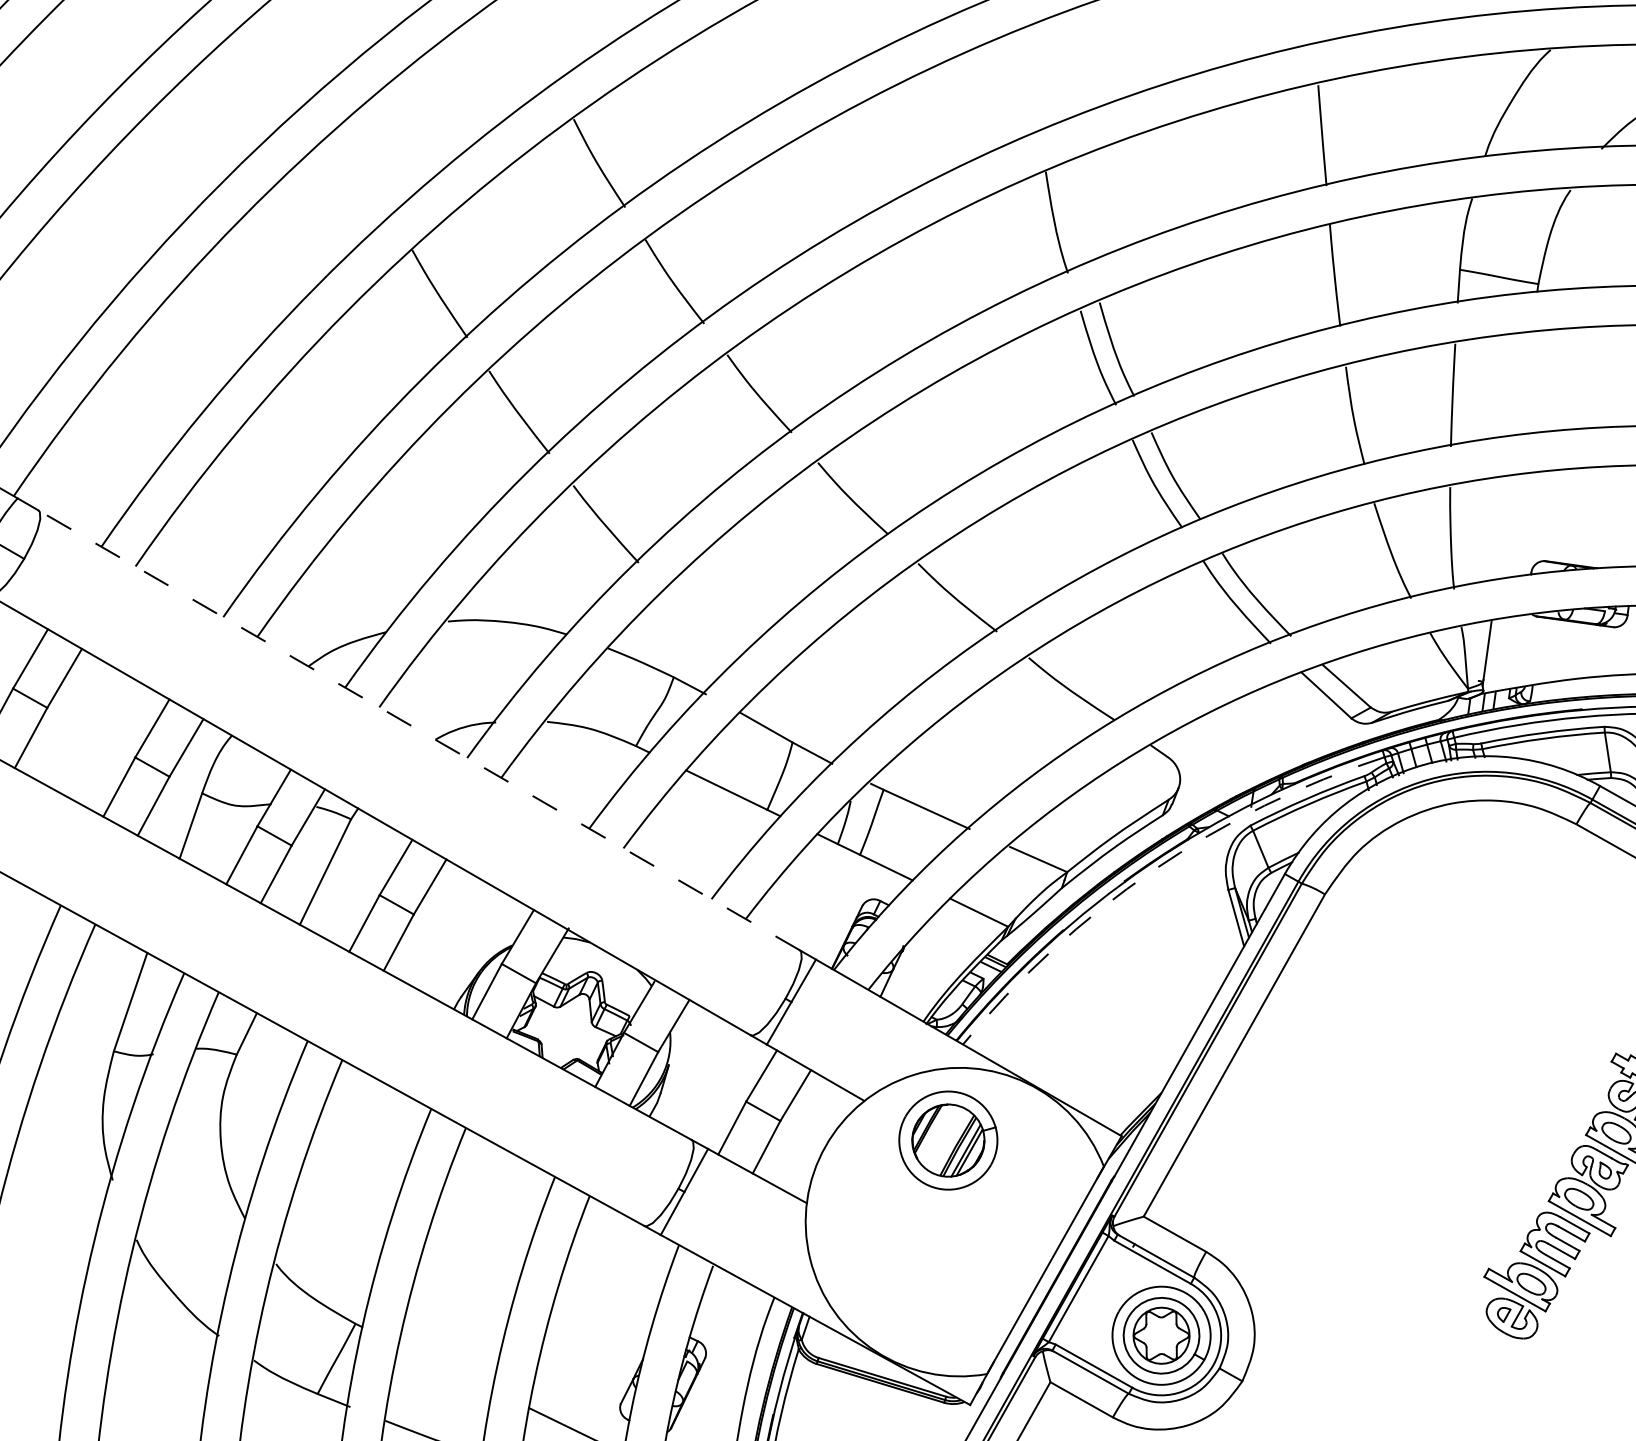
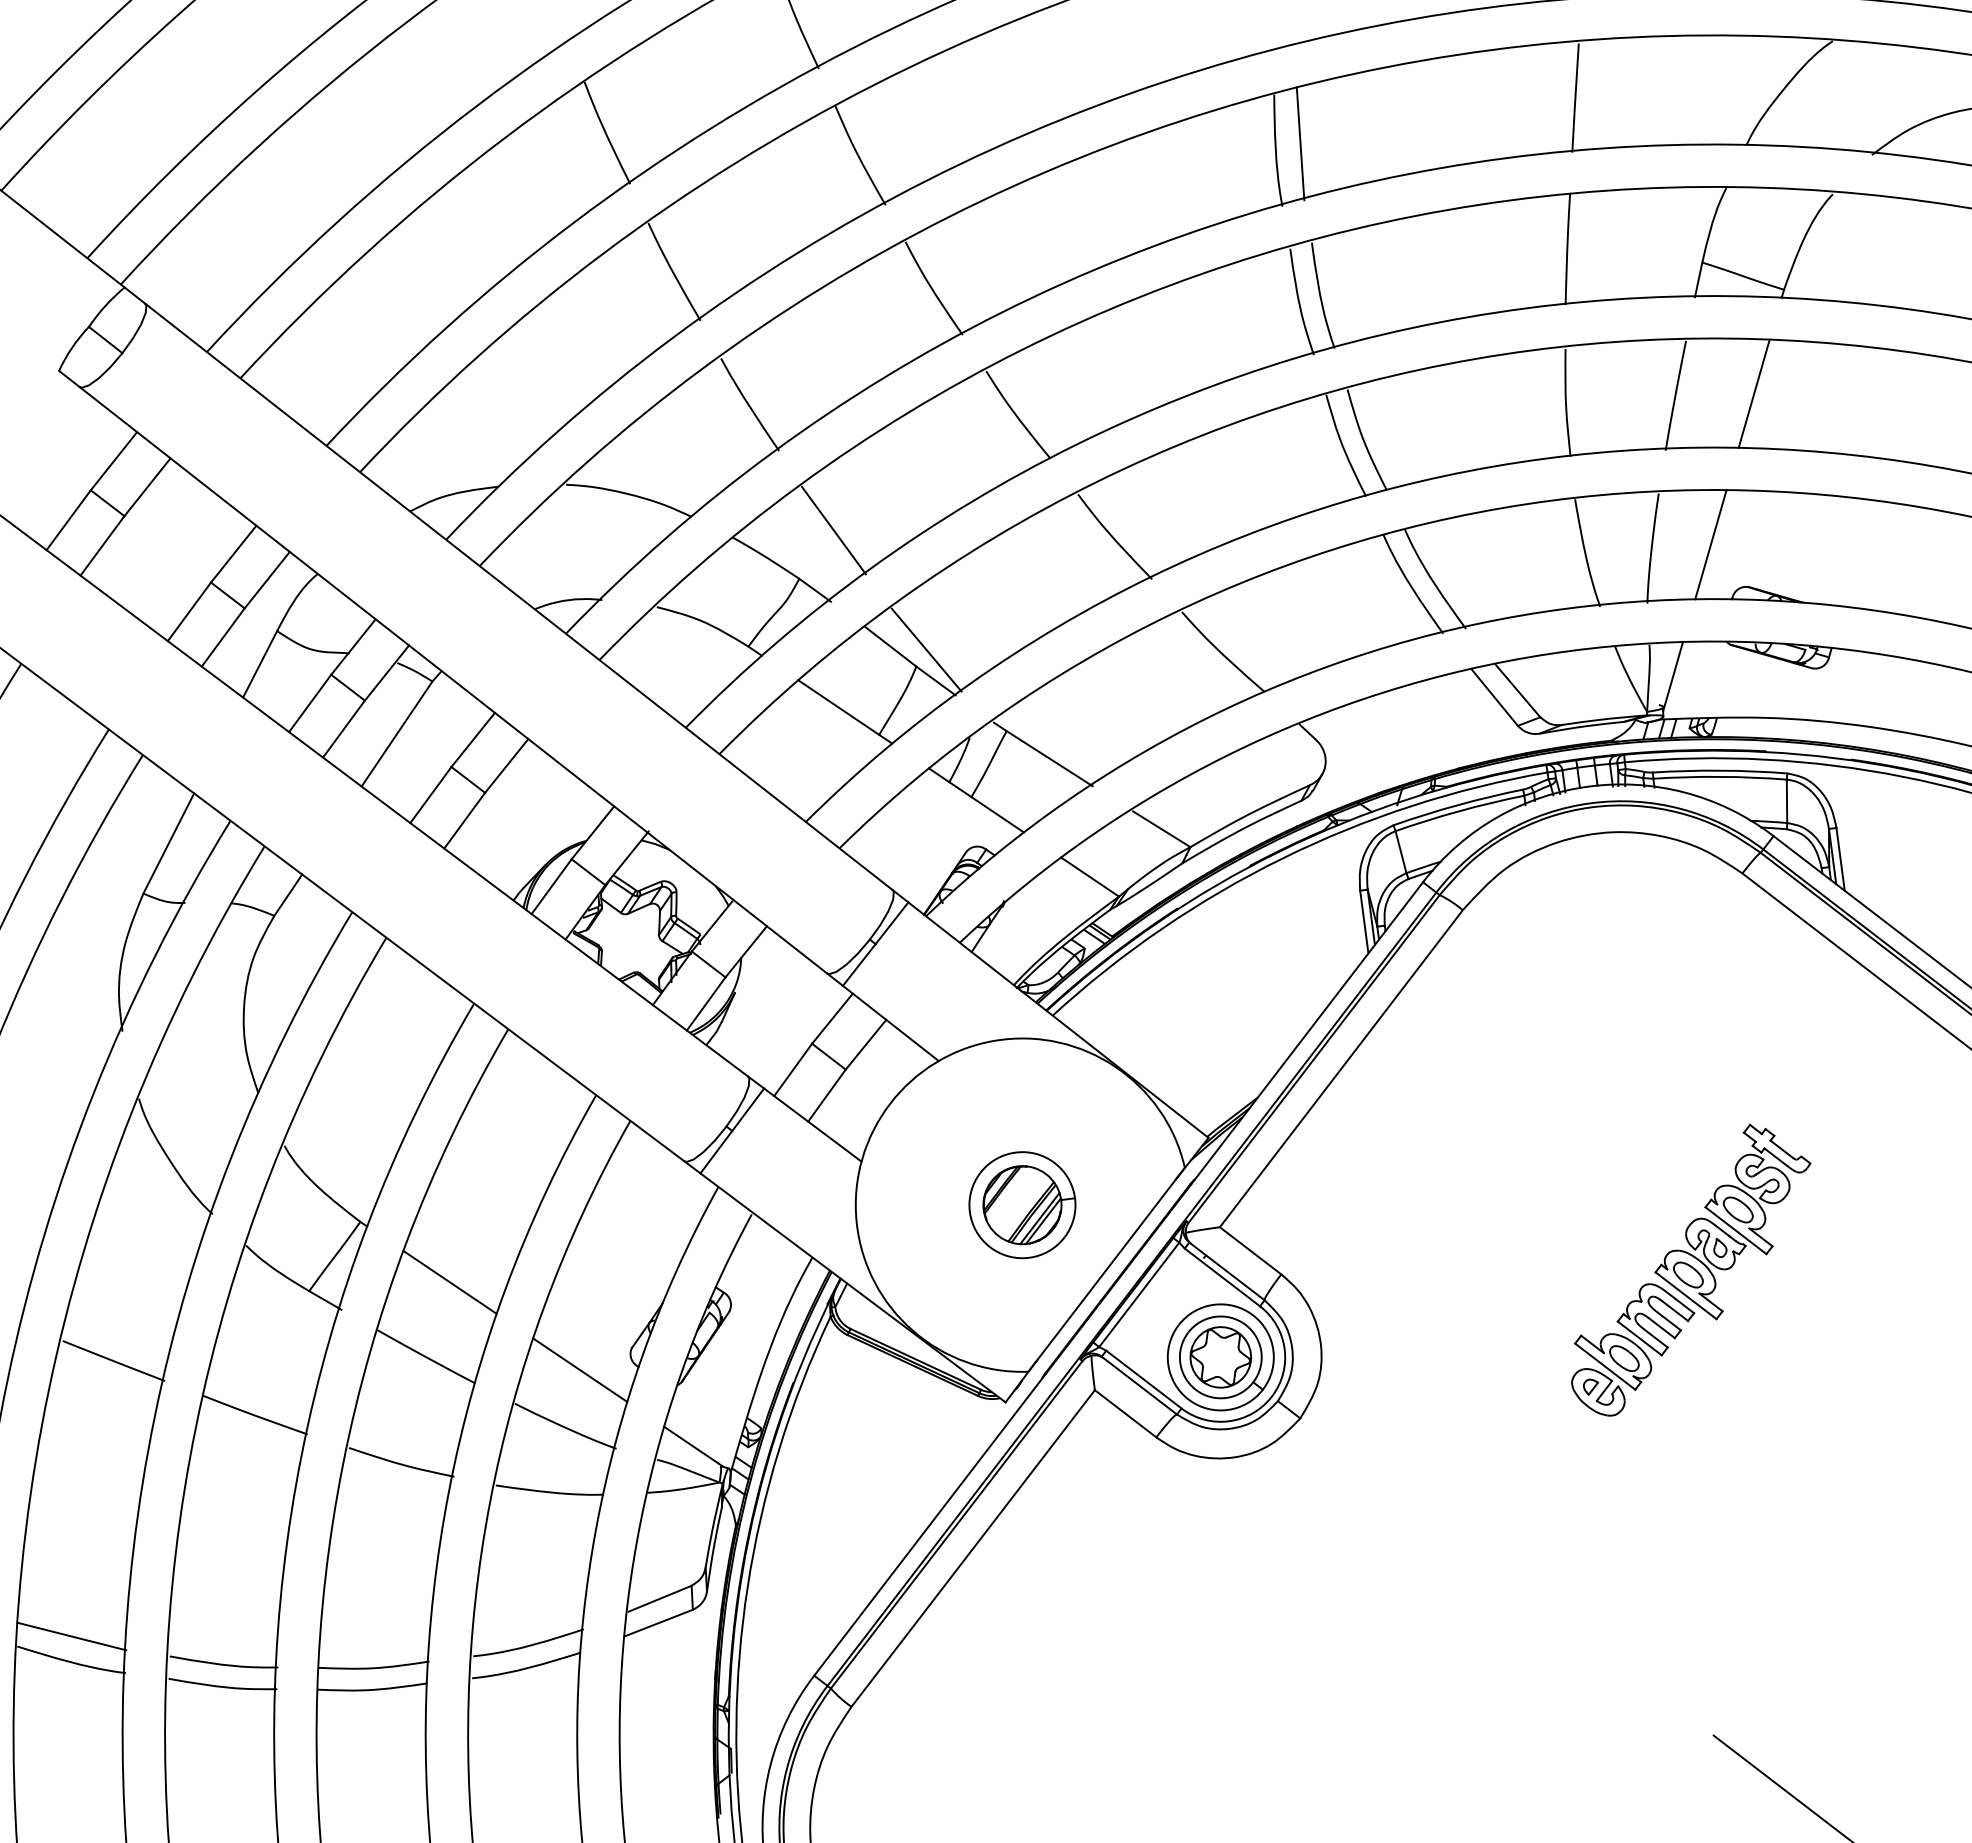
line: (1076, 213) -> (1300, 143), added
line: (1523, 383) -> (1753, 393), added
line: (1504, 527) -> (1710, 544), added
line: (698, 628) -> (833, 530), added
line: (799, 725) -> (926, 649), added
line: (418, 730) -> (518, 596), dashed -> solid
arc: (1153, 870) -> (1282, 858), dashed -> solid
part: (948, 1140) -> (1022, 1205), moved
line: (444, 1366) -> (449, 1281), added

